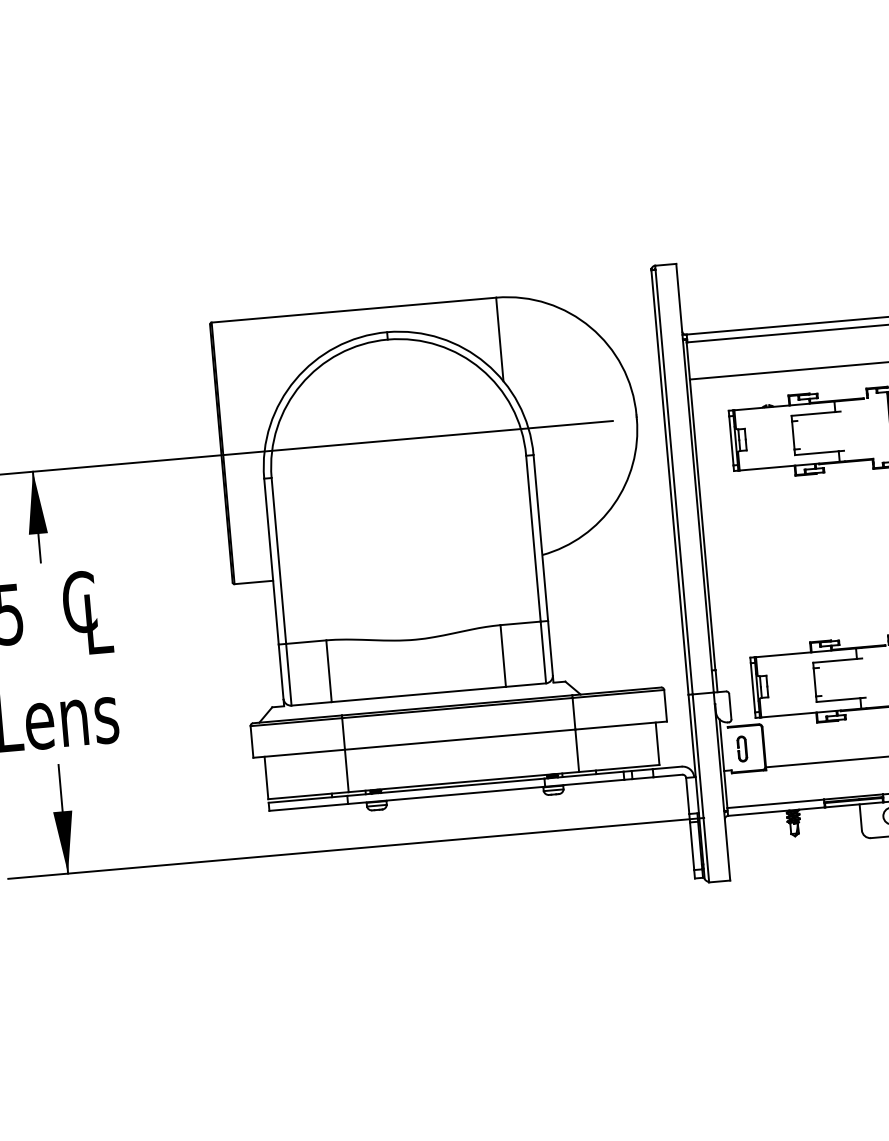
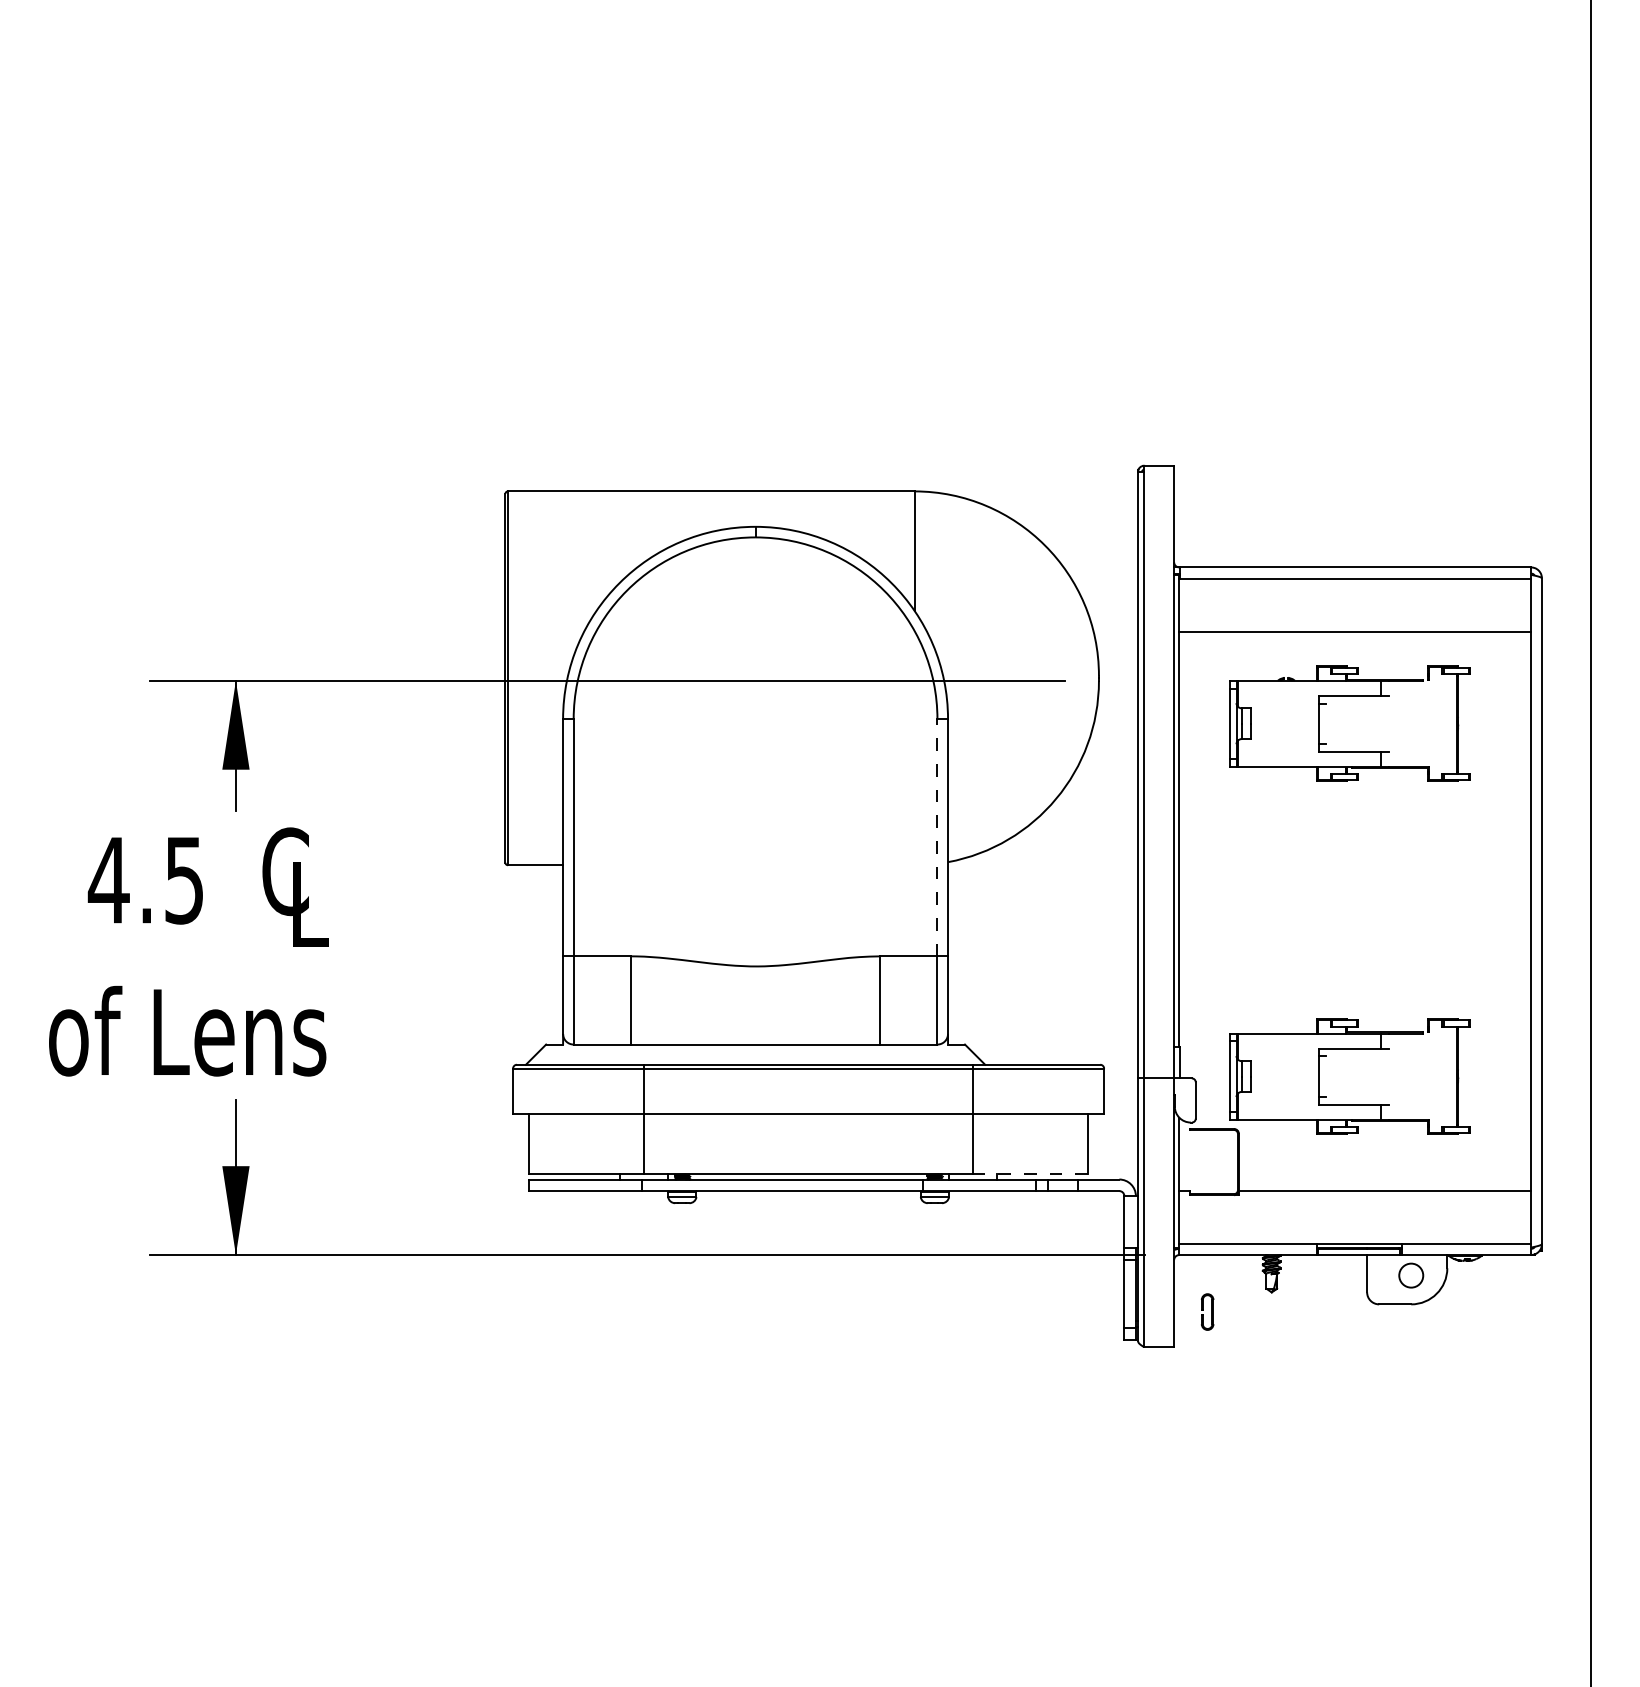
line: (533, 538) -> (937, 837), solid -> dashed
part: (742, 748) -> (1207, 1311), moved
line: (619, 768) -> (1030, 1174), solid -> dashed

